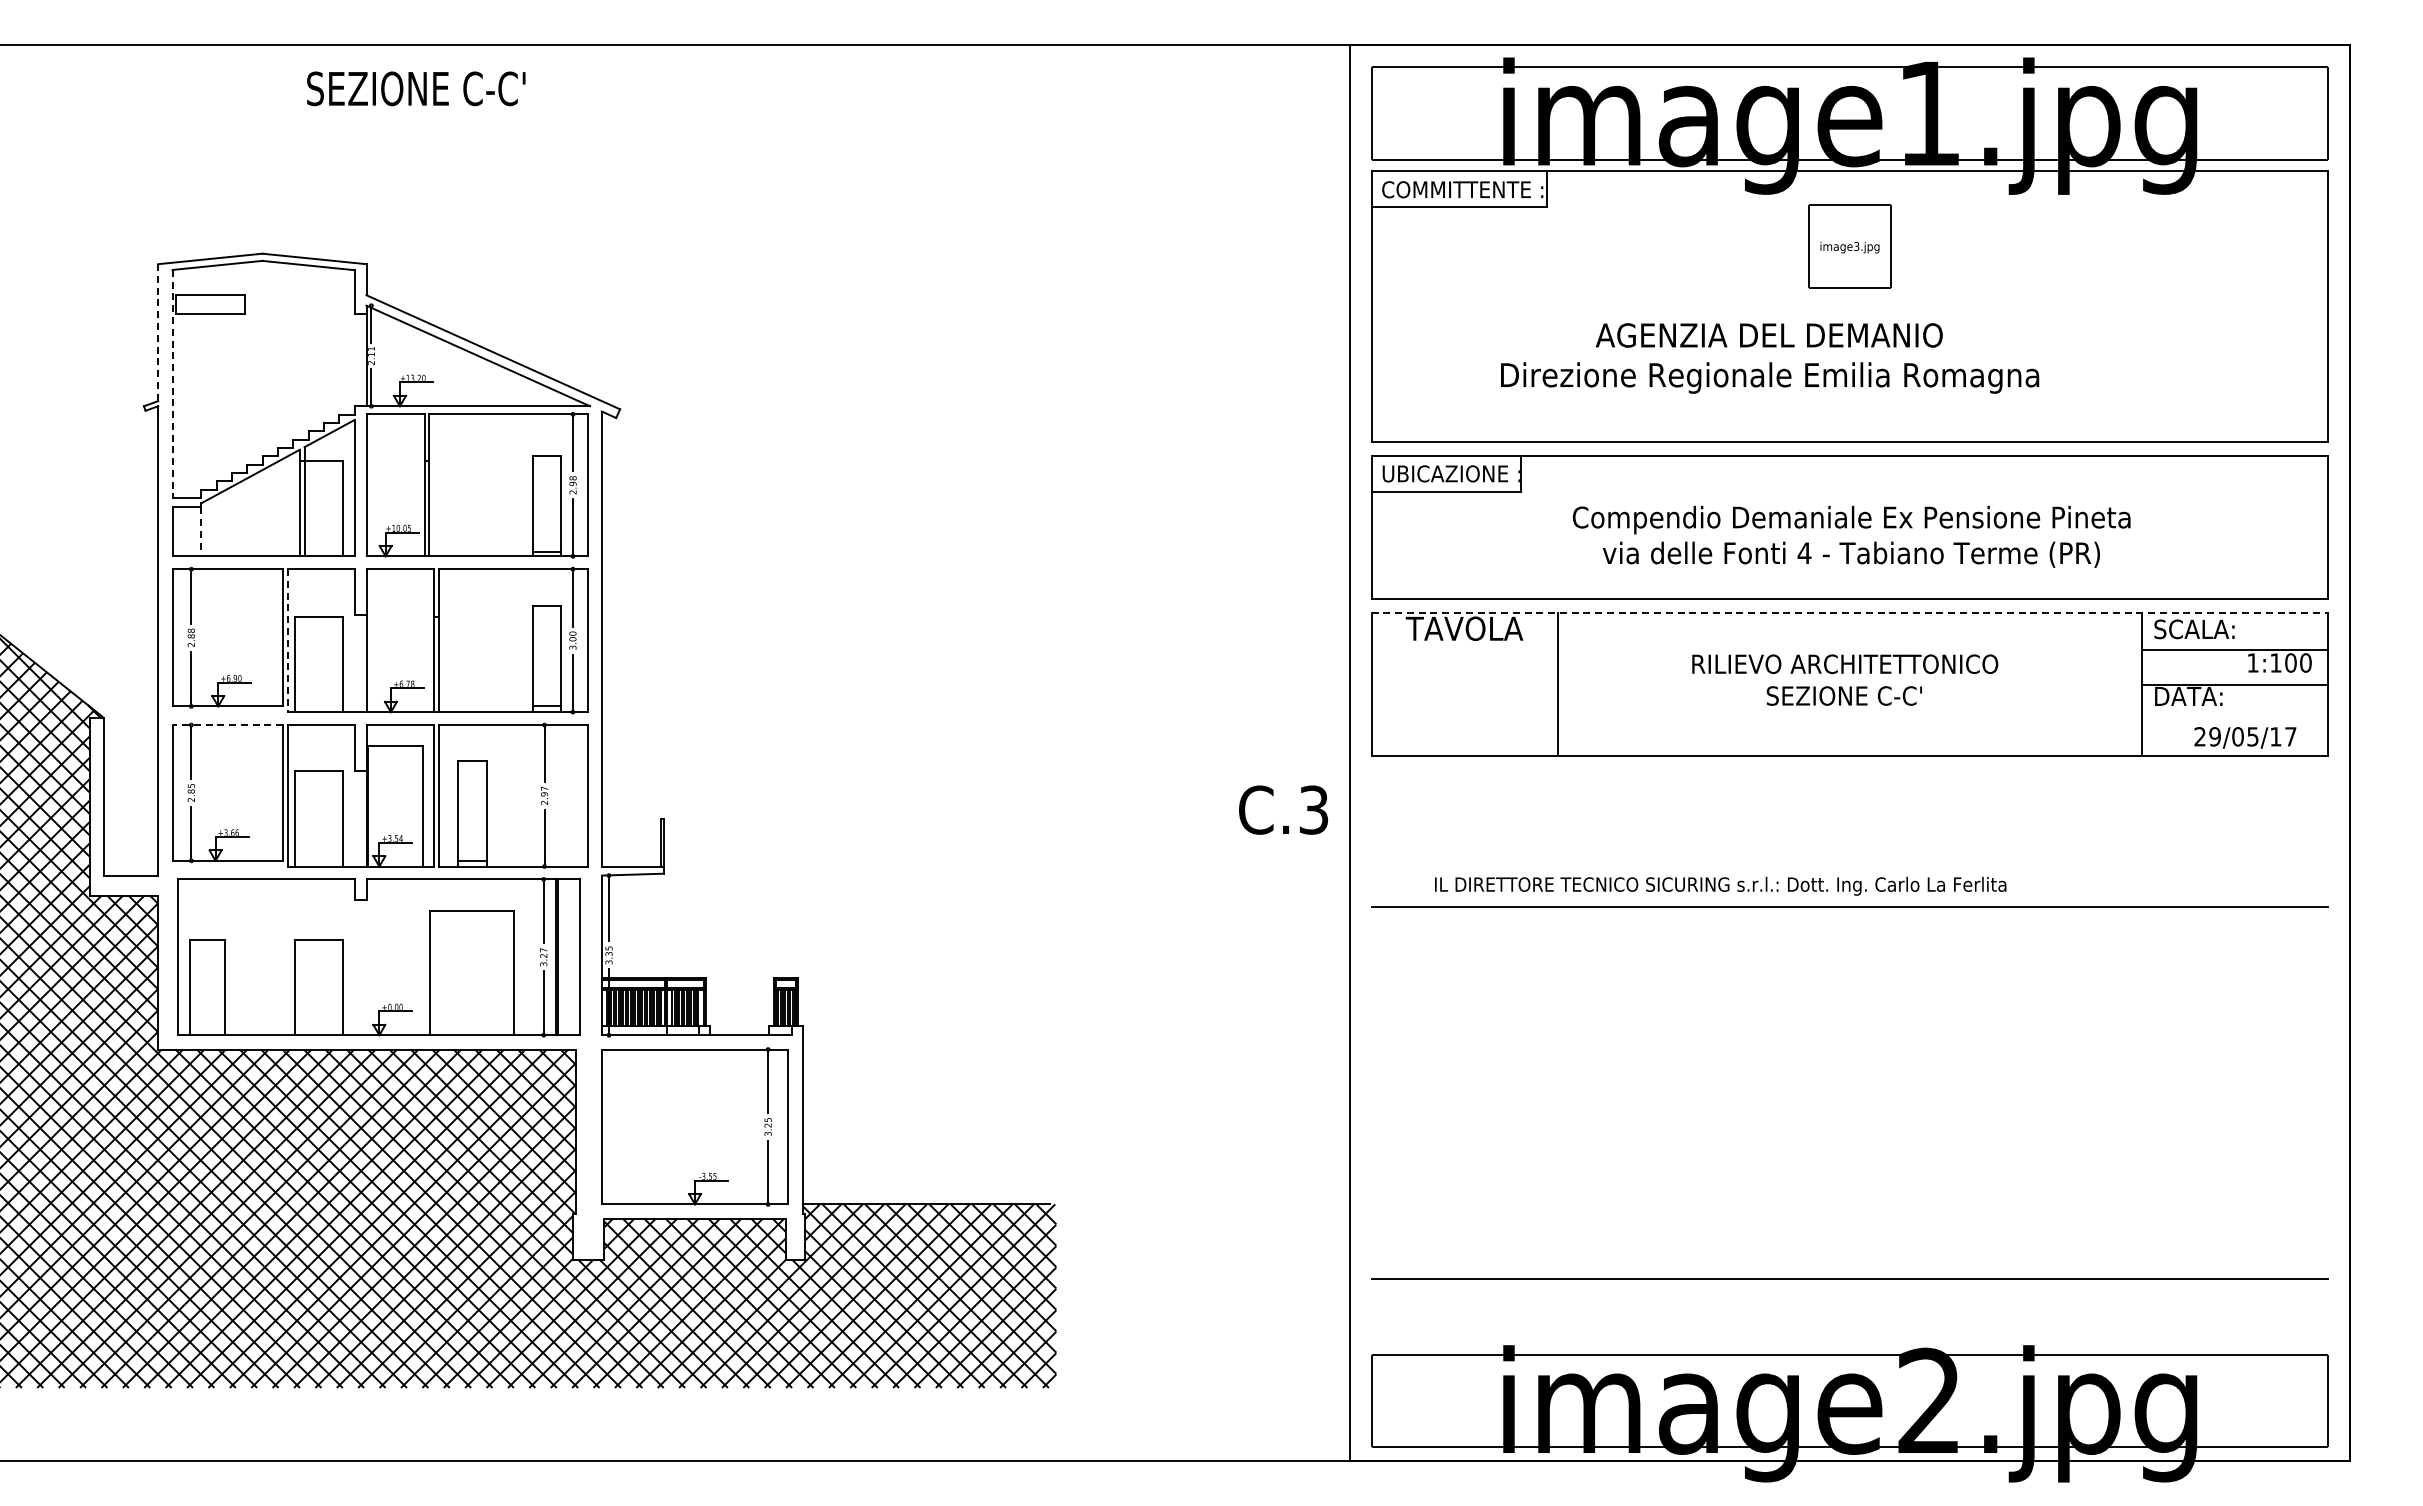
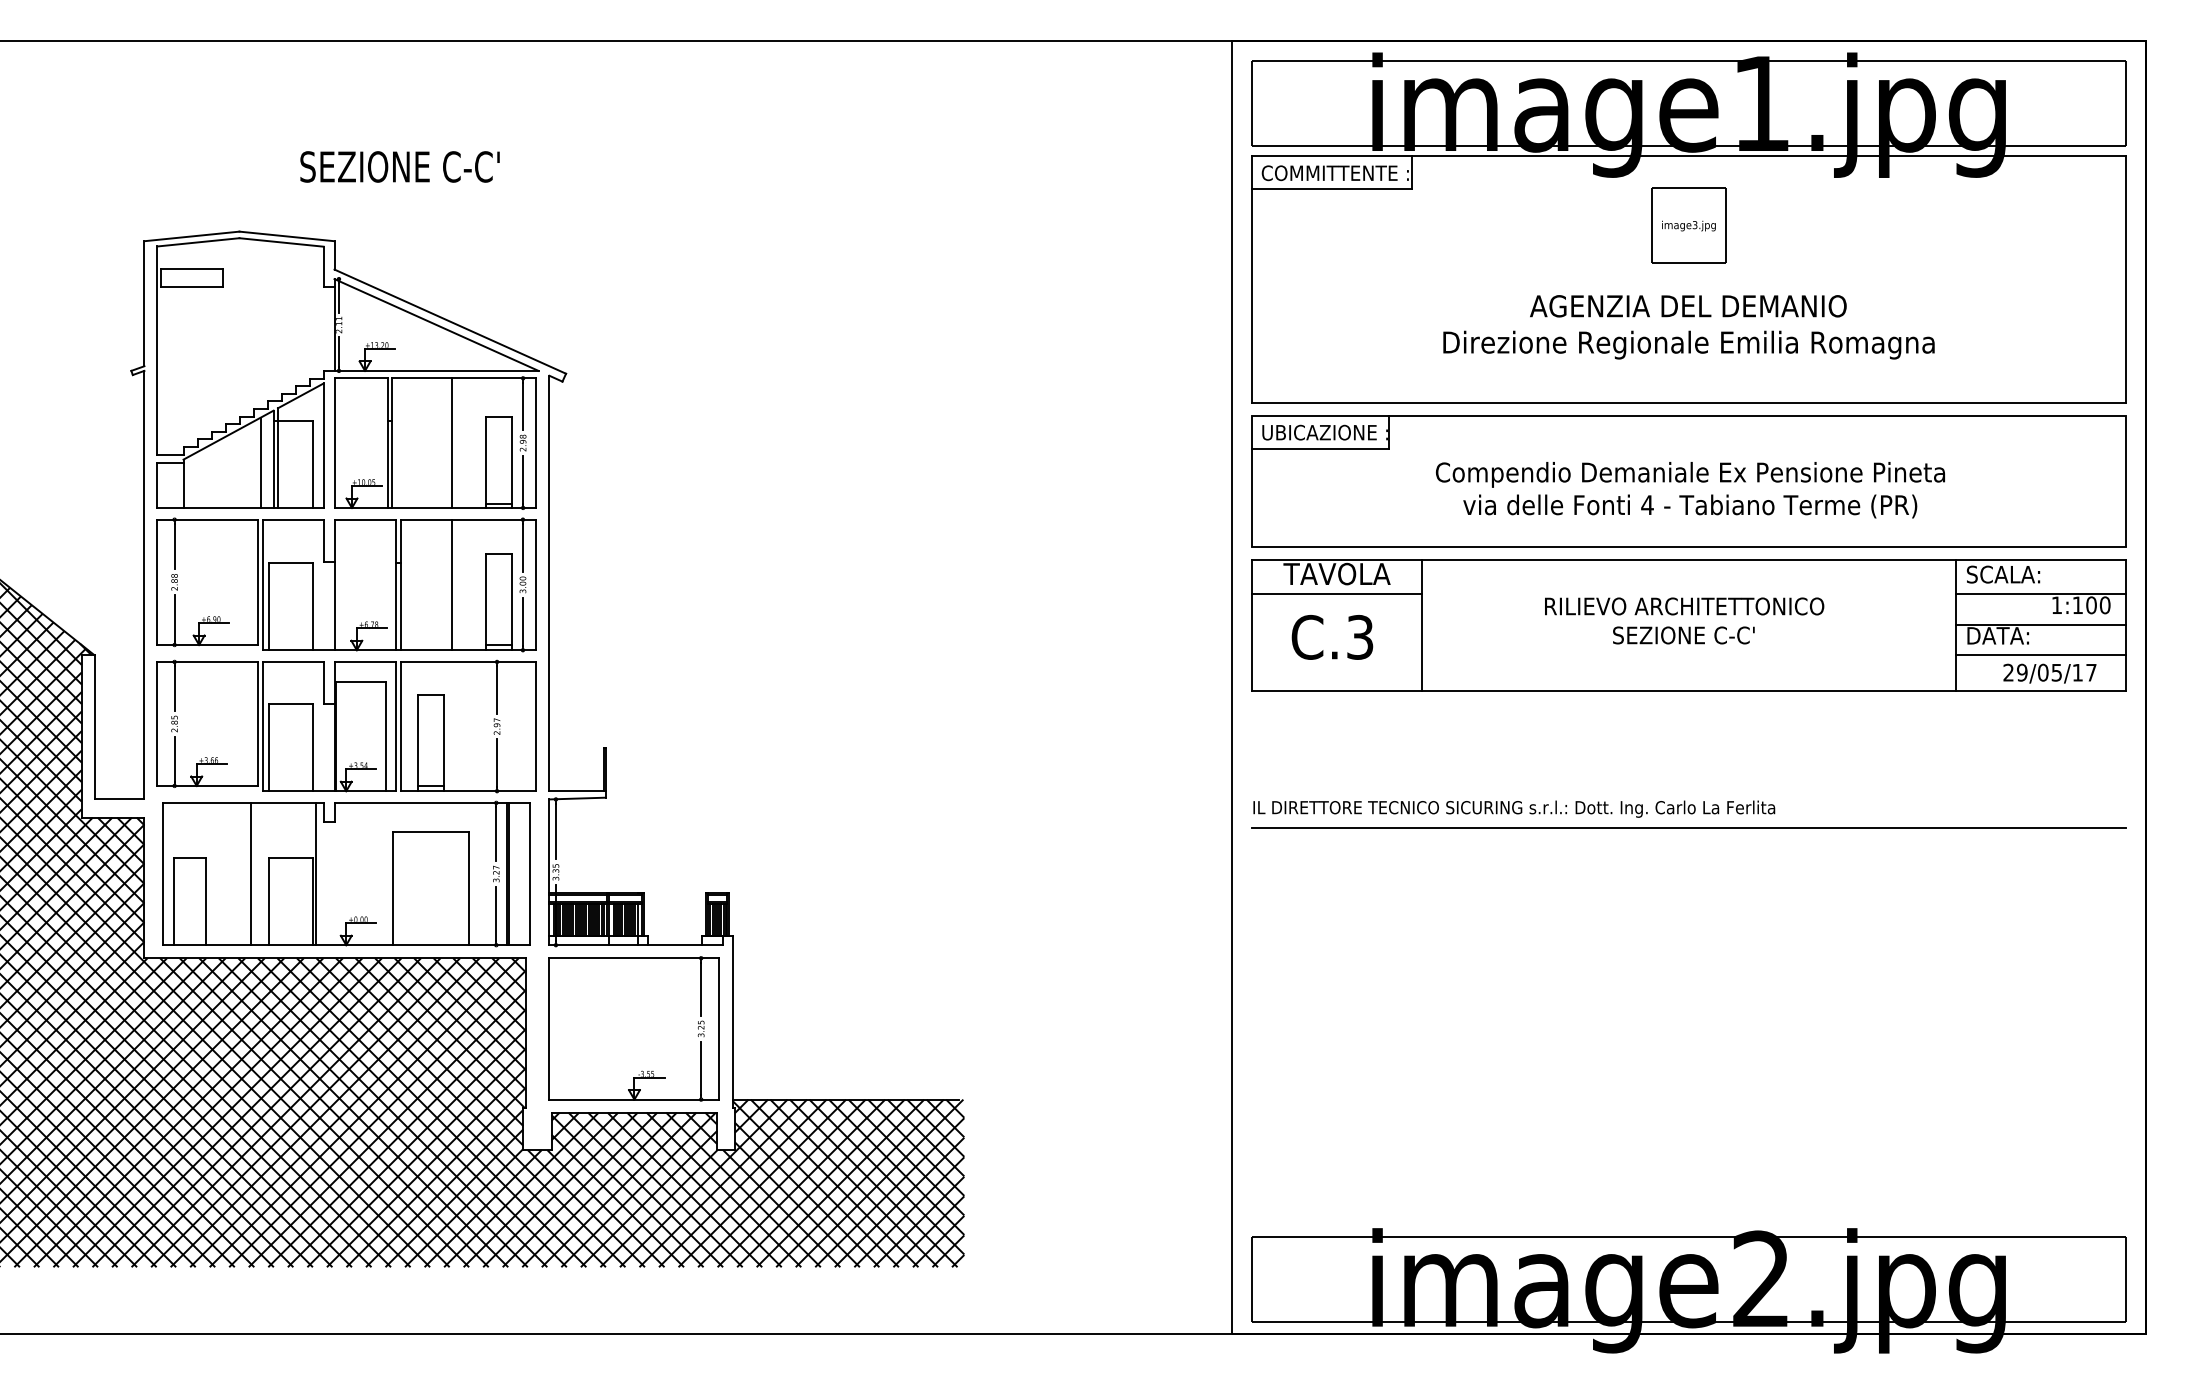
text: (416, 88) -> (400, 166), moved
line: (158, 333) -> (144, 304), dashed -> solid
text: (1770, 358) -> (1689, 327), moved
line: (172, 384) -> (157, 351), dashed -> solid
line: (495, 485) -> (452, 443), added
line: (285, 506) -> (260, 462), added
line: (201, 532) -> (183, 486), dashed -> solid
line: (1850, 613) -> (1689, 560), dashed -> solid
line: (495, 640) -> (452, 584), added
line: (287, 641) -> (262, 585), dashed -> solid
line: (1464, 650) -> (1336, 593), added
line: (2234, 717) -> (2039, 655), added
line: (227, 725) -> (207, 662), dashed -> solid
text: (1283, 809) -> (1332, 636), moved
text: (1720, 885) -> (1514, 808), moved
line: (275, 957) -> (251, 874), added
line: (346, 957) -> (316, 874), added
line: (1849, 1278) -> (1688, 1167), removed

